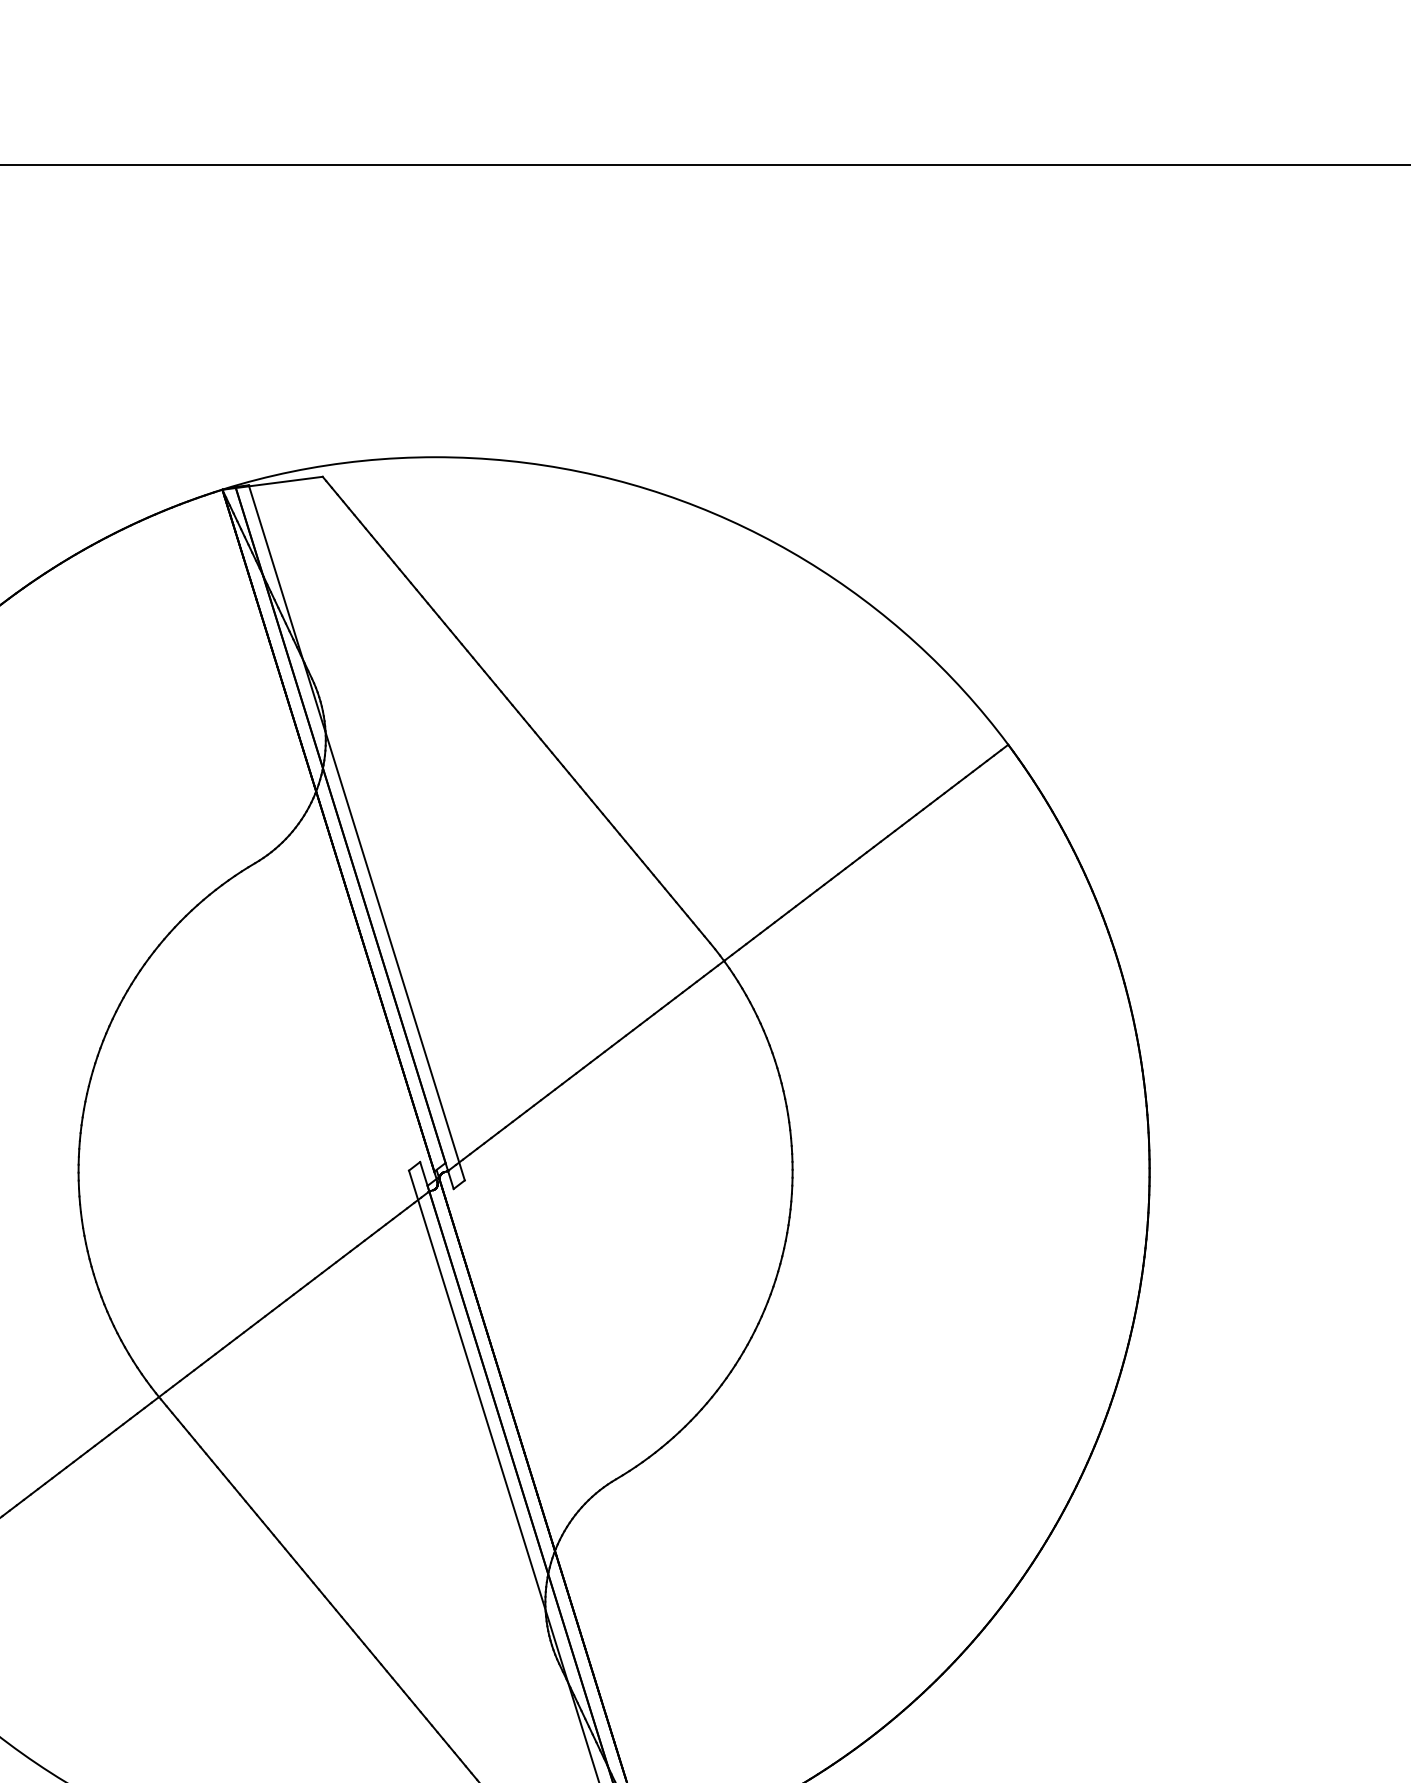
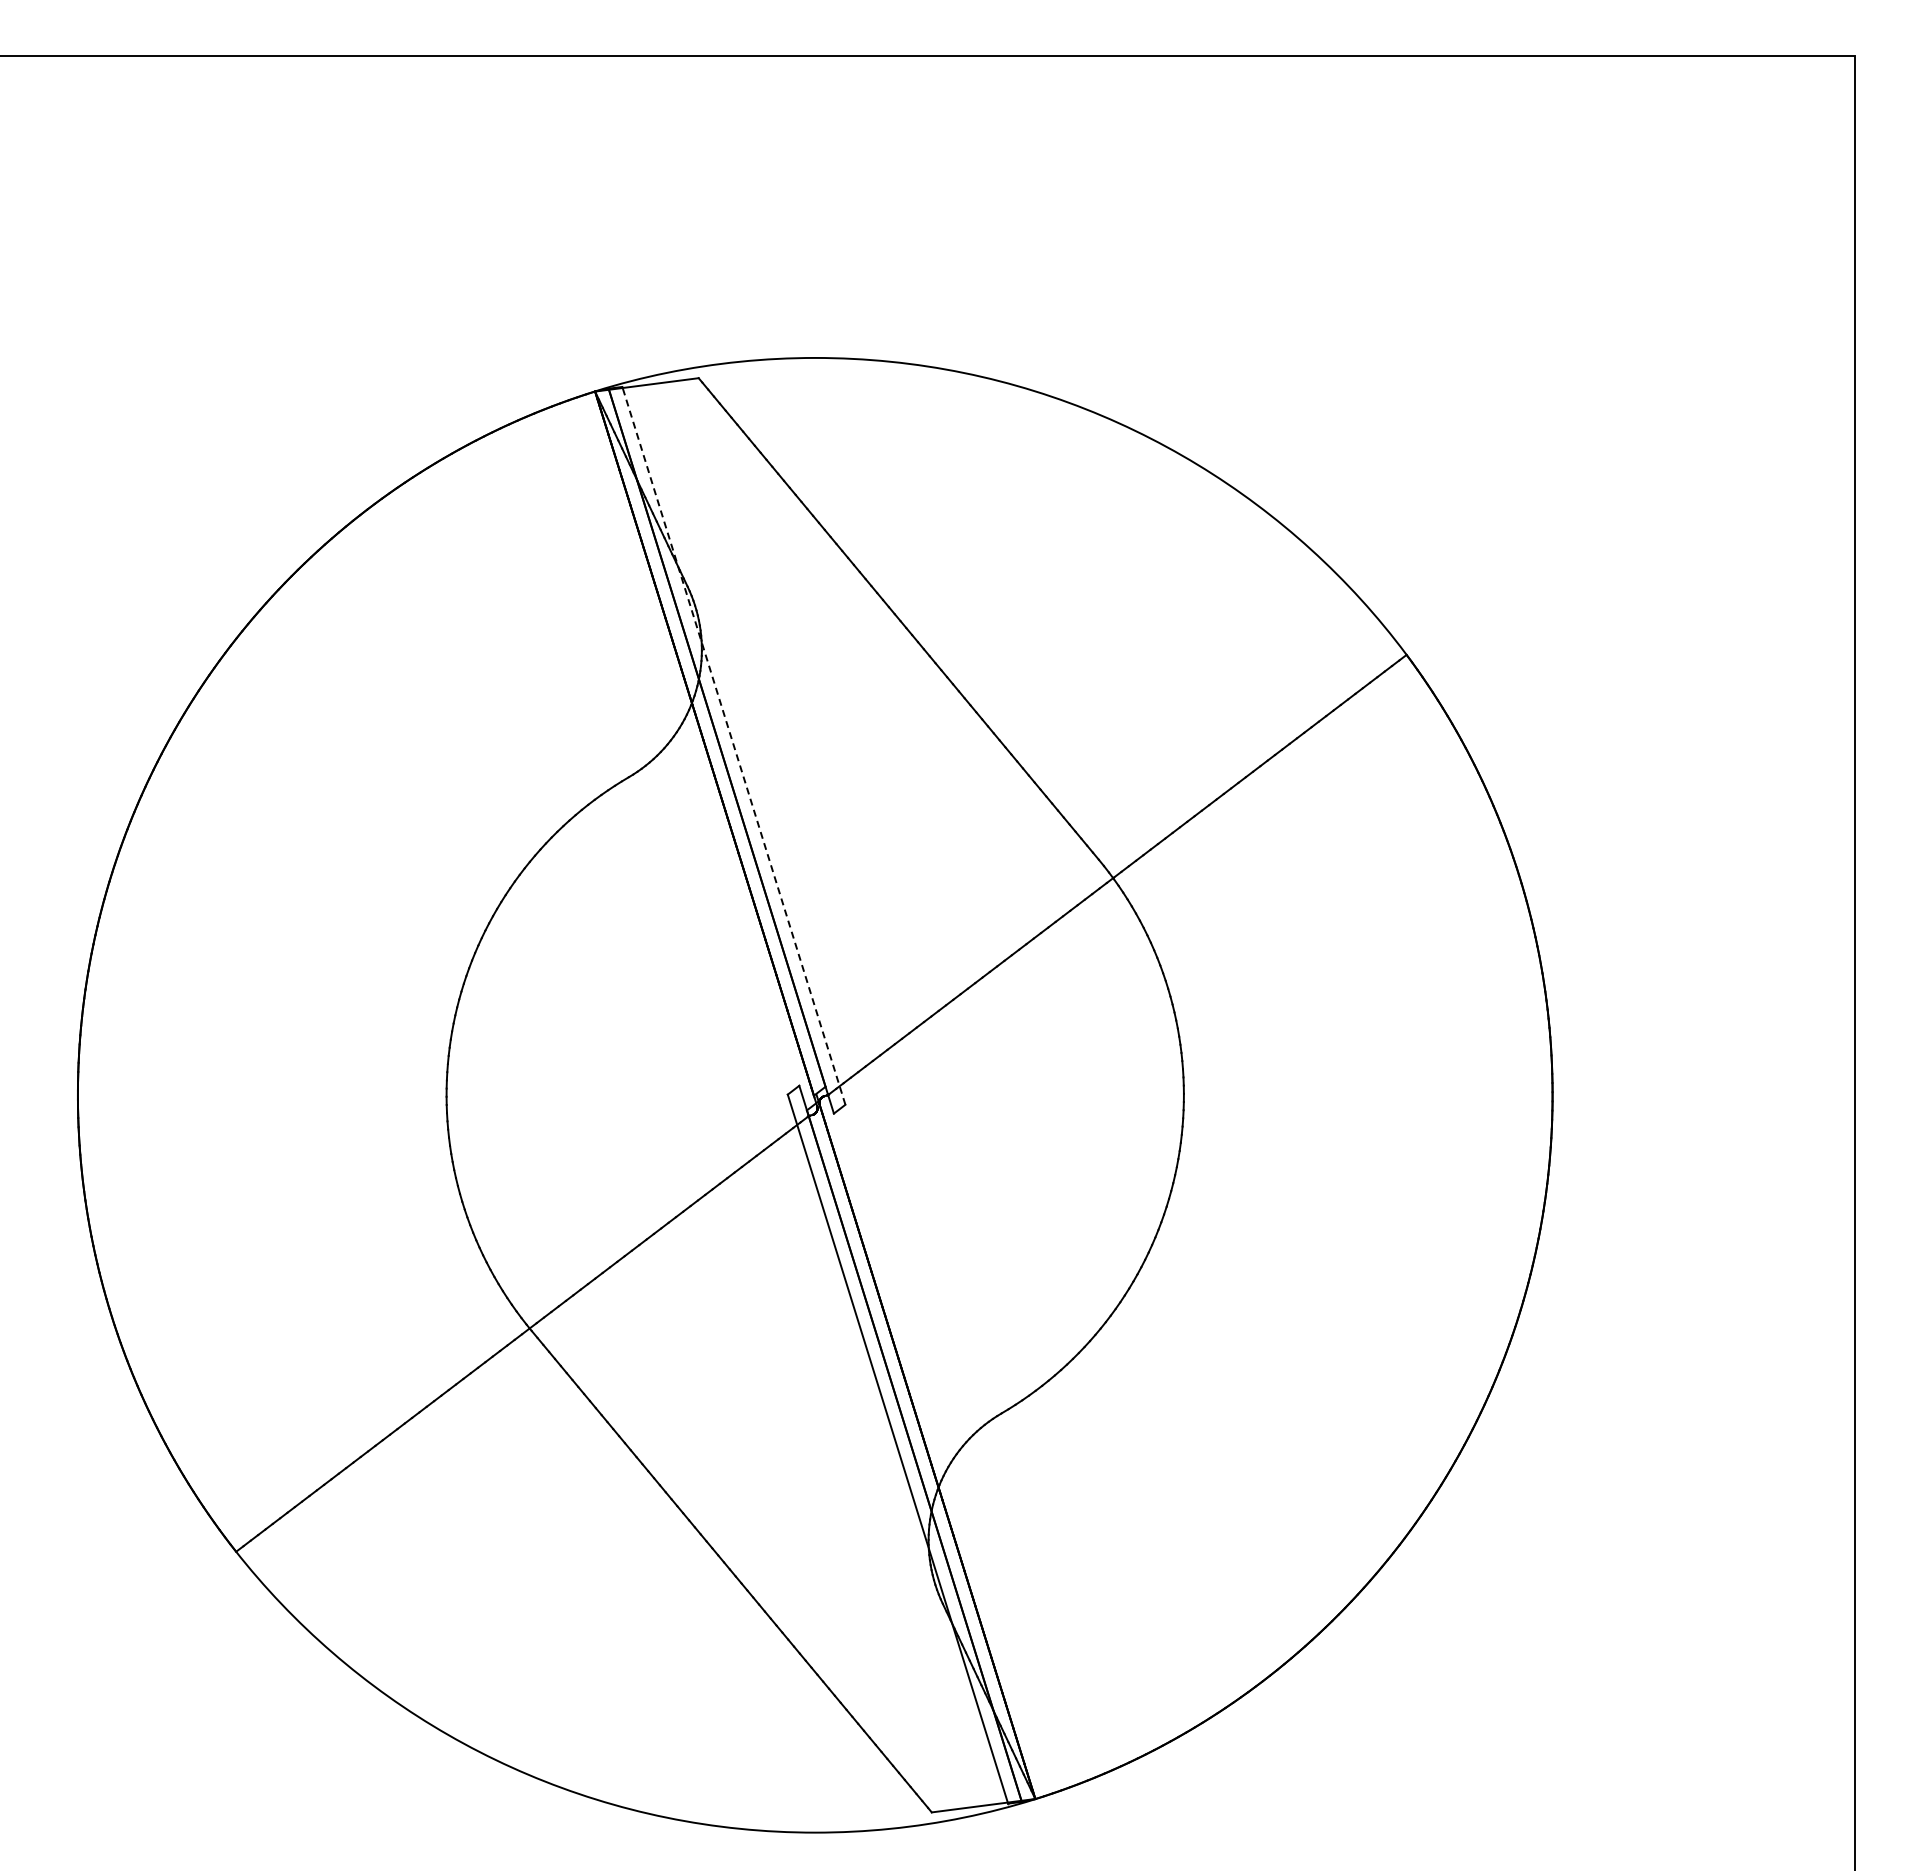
line: (356, 832) -> (733, 745), solid -> dashed

